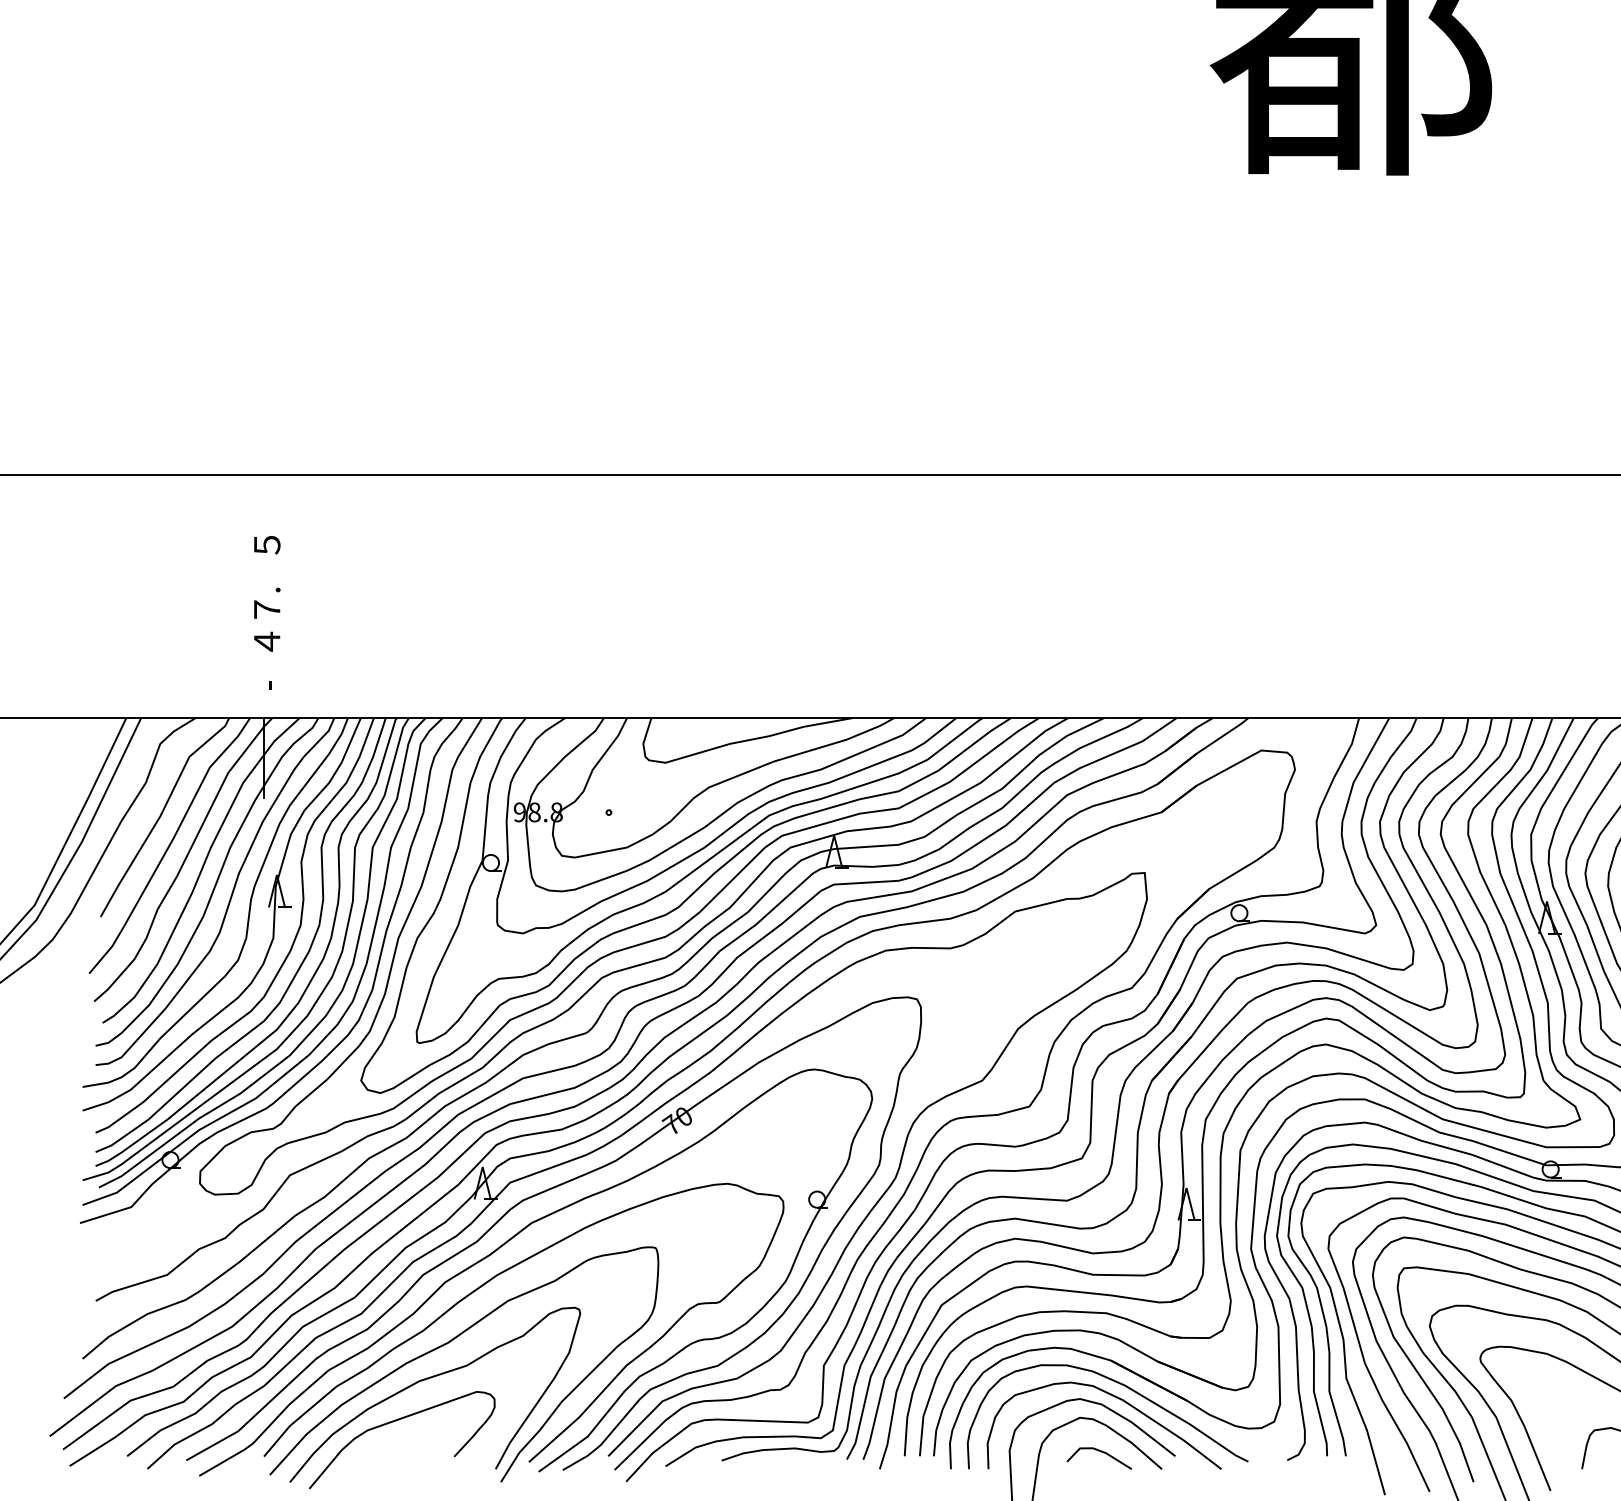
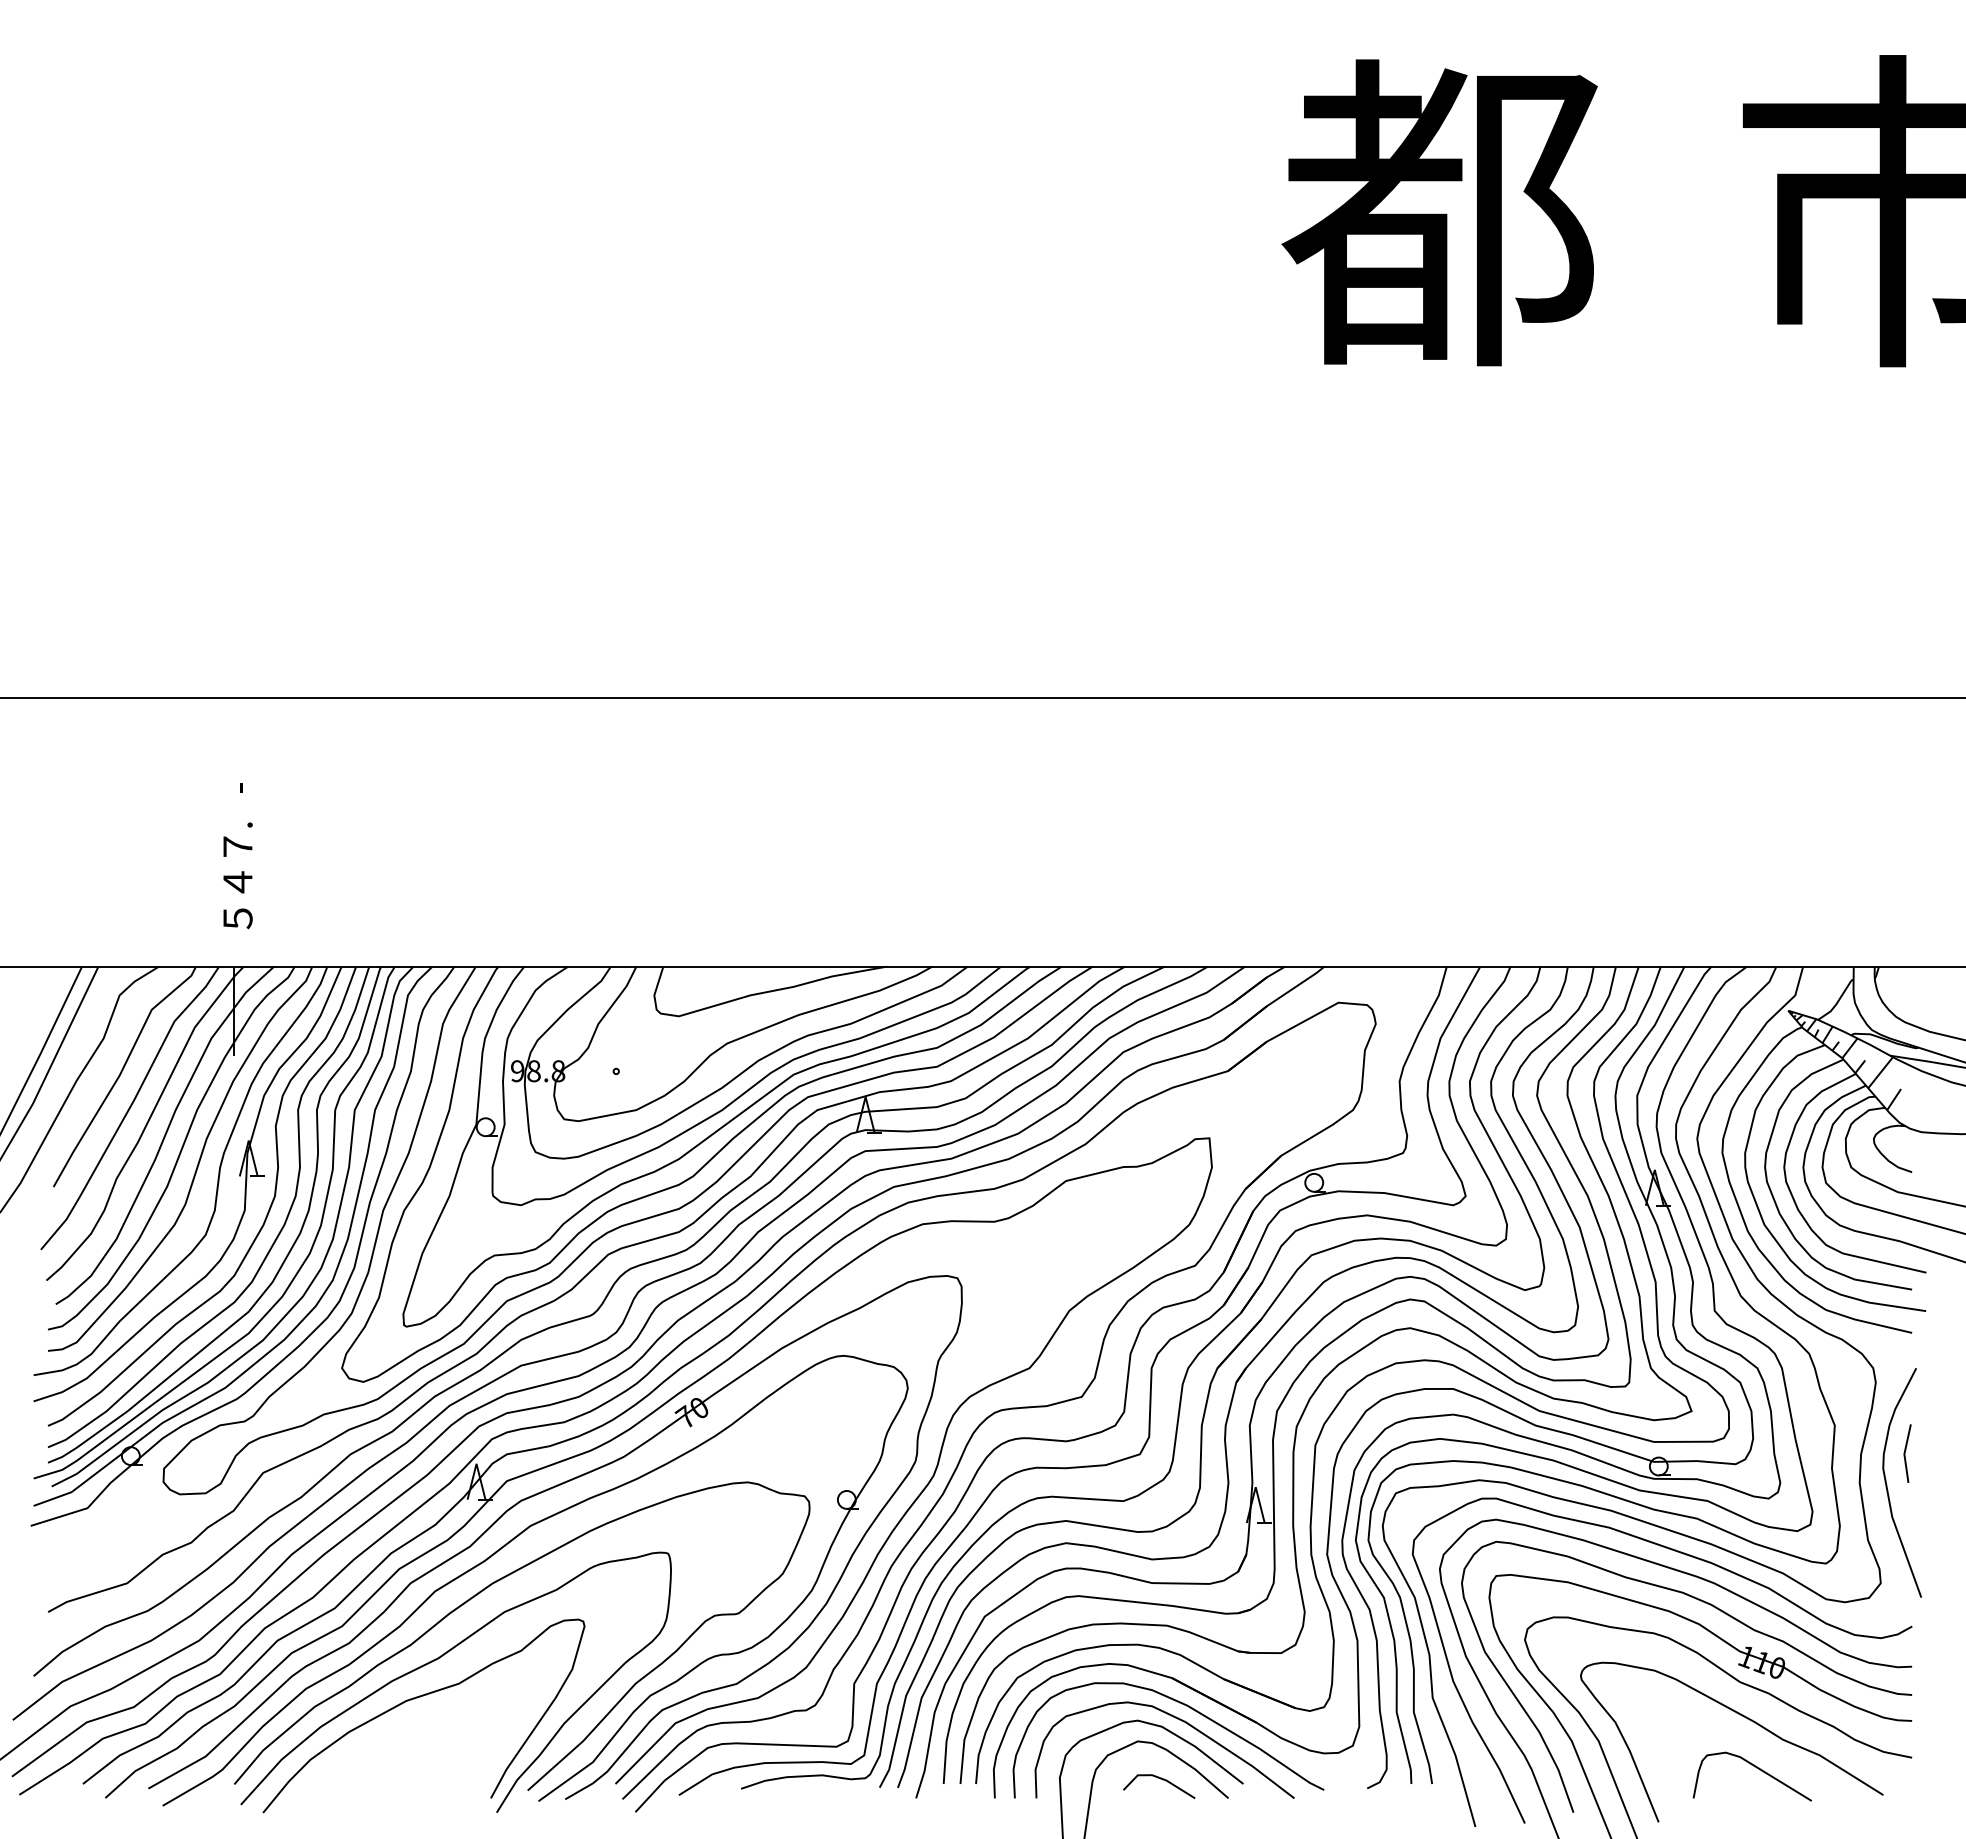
text: (266, 547) -> (237, 778), ５ -> -
text: (266, 677) -> (237, 921), - -> ５
curve: (395, 1421) -> (380, 1745), removed

